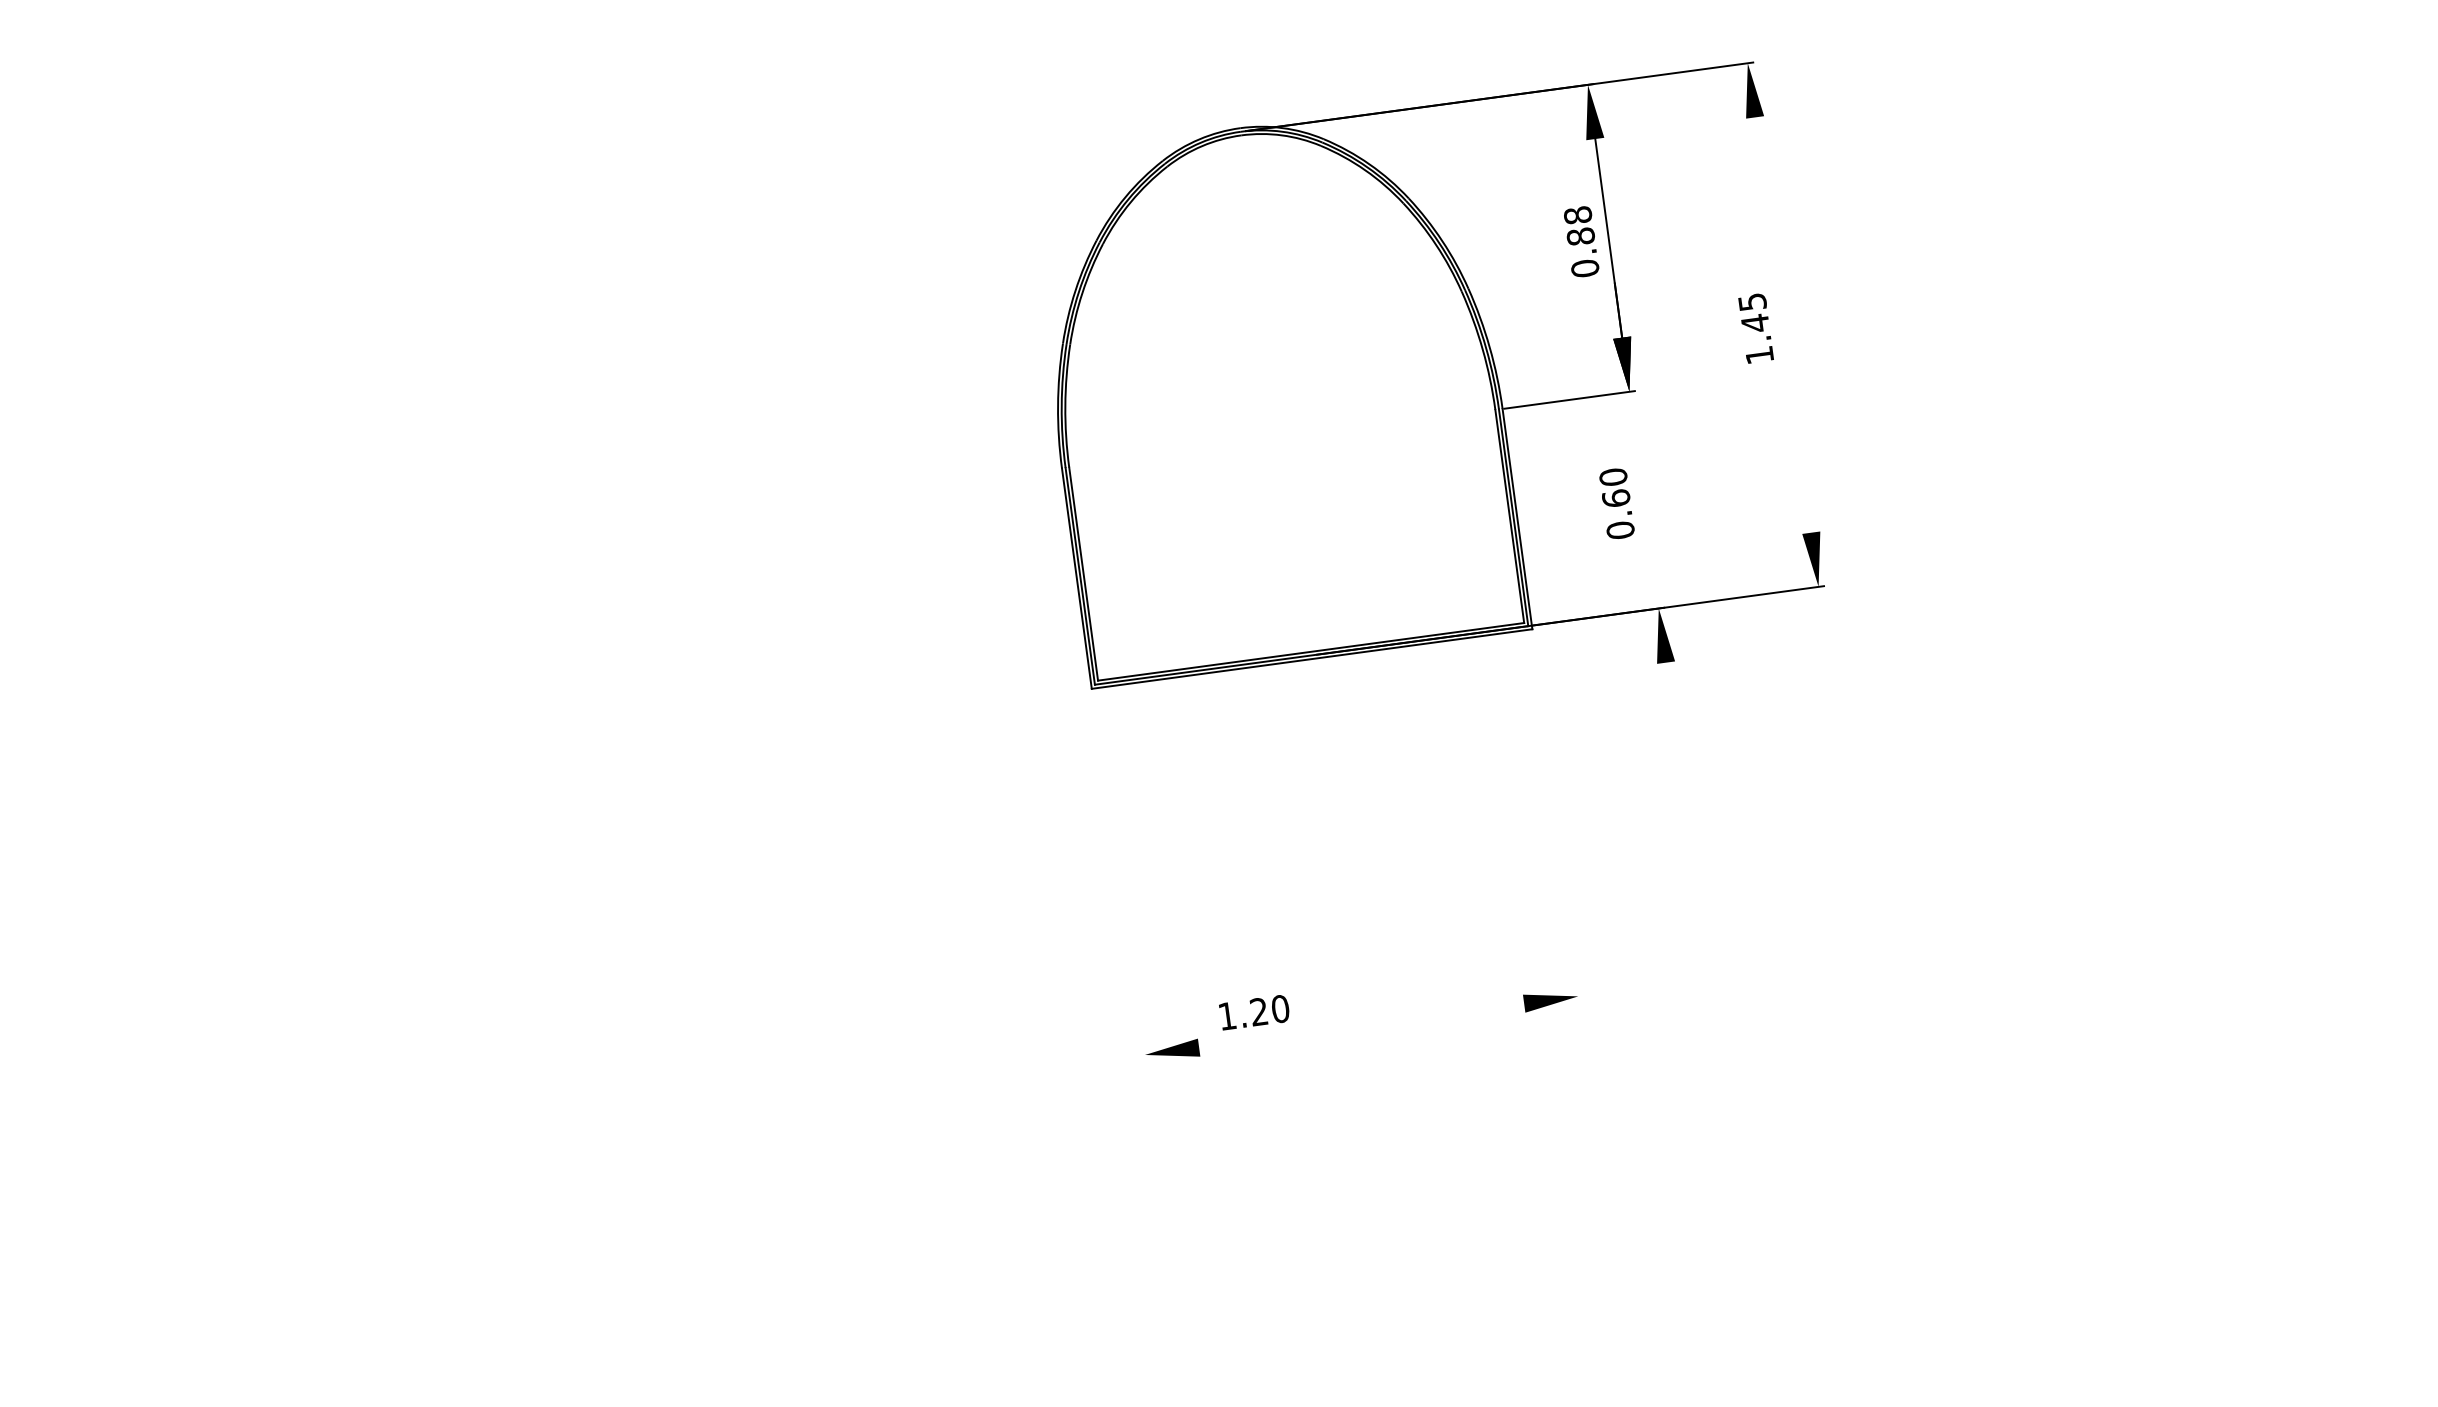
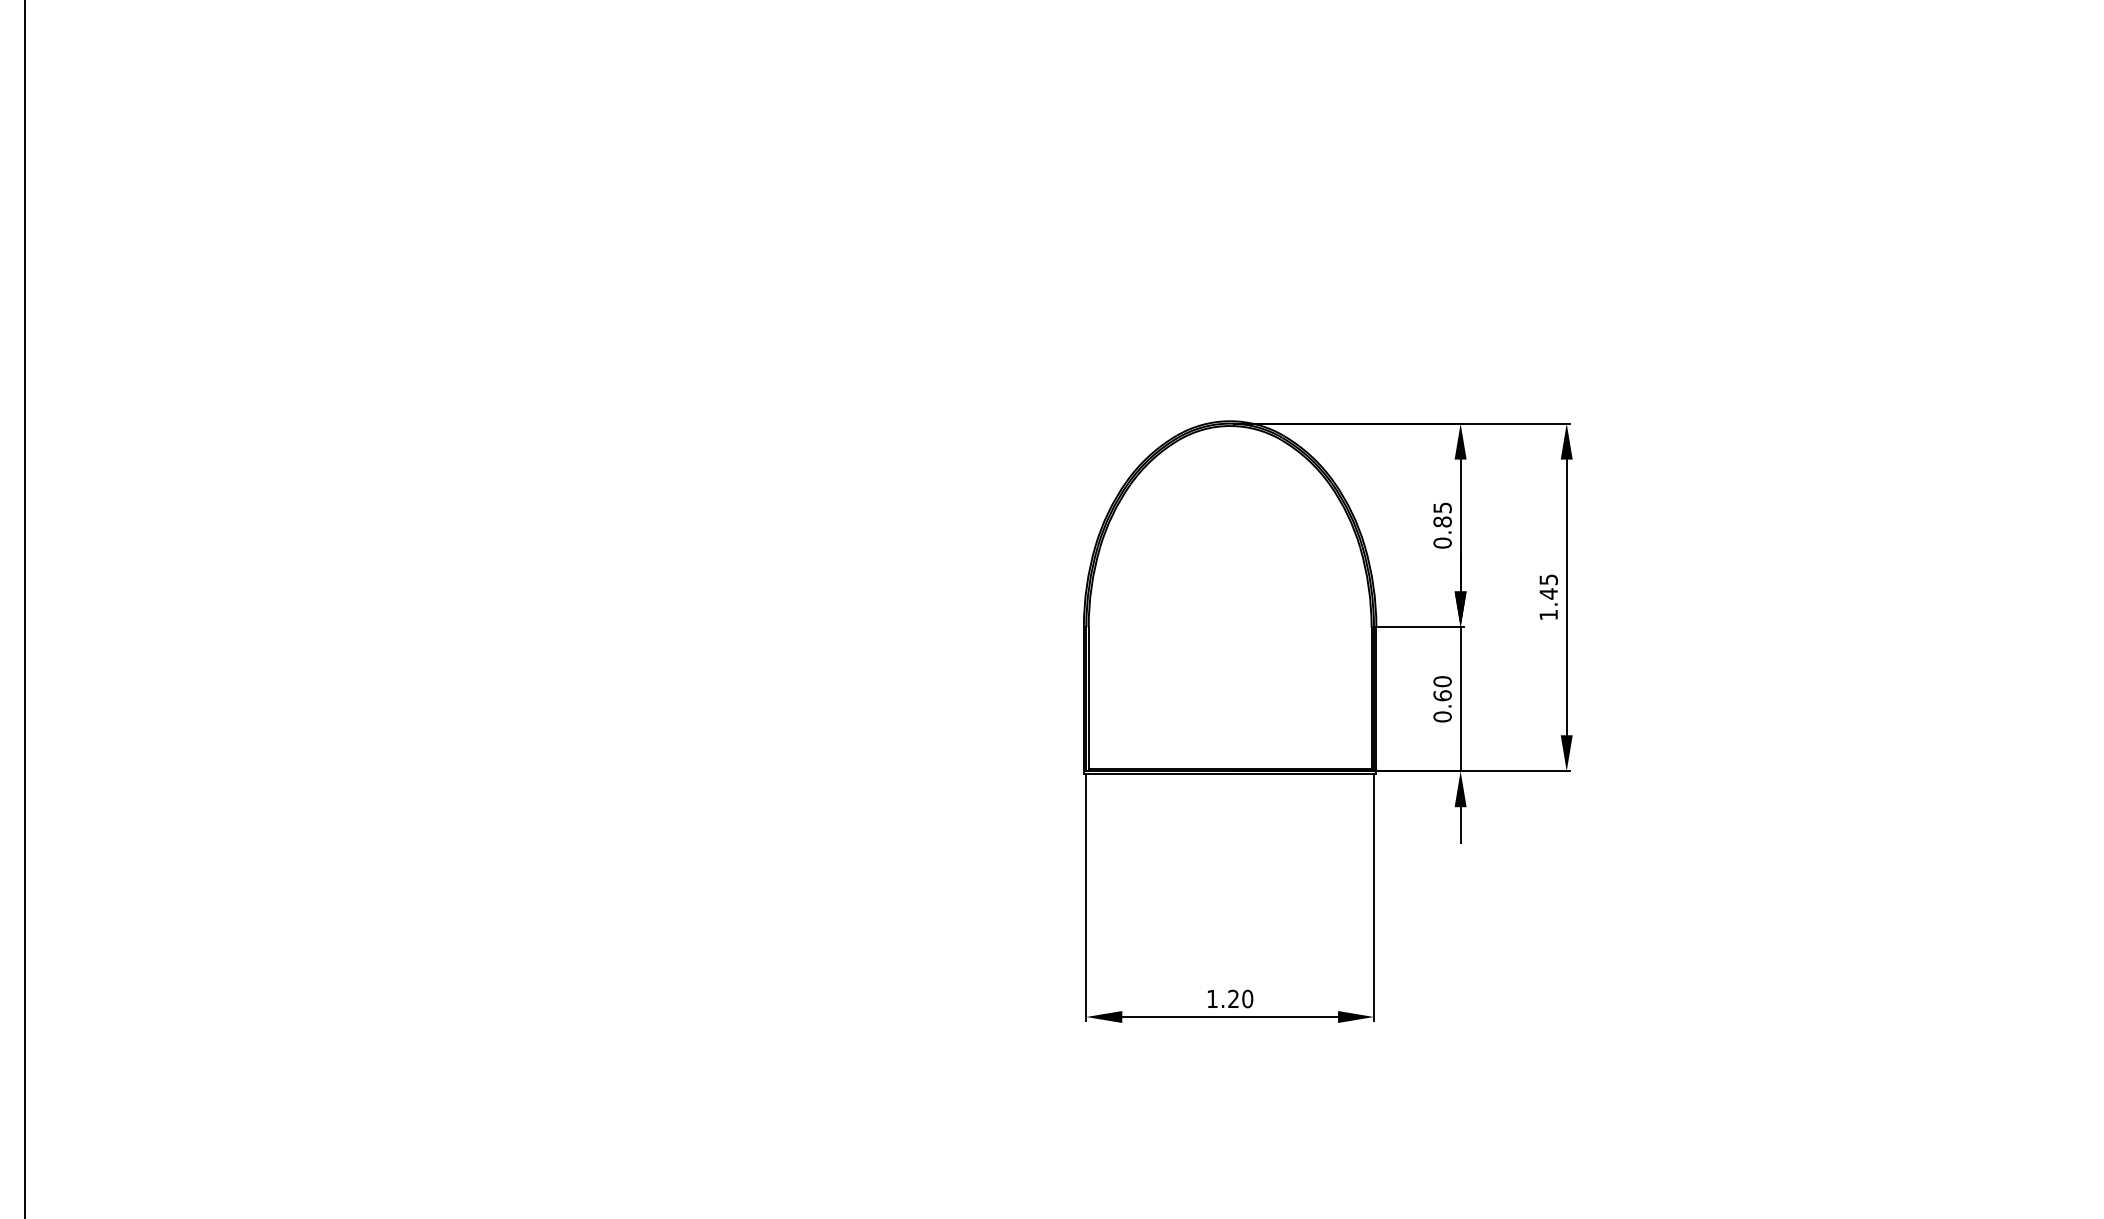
text: (1577, 214) -> (1442, 507), 0.88 -> 0.85
line: (1782, 325) -> (1566, 597), added
line: (1643, 500) -> (1460, 699), added
line: (1669, 690) -> (1460, 825), added
line: (1553, 816) -> (1373, 897), added
line: (1120, 874) -> (1086, 897), added
text: (1254, 1011) -> (1230, 998), moved
line: (1362, 1026) -> (1230, 1017), added

